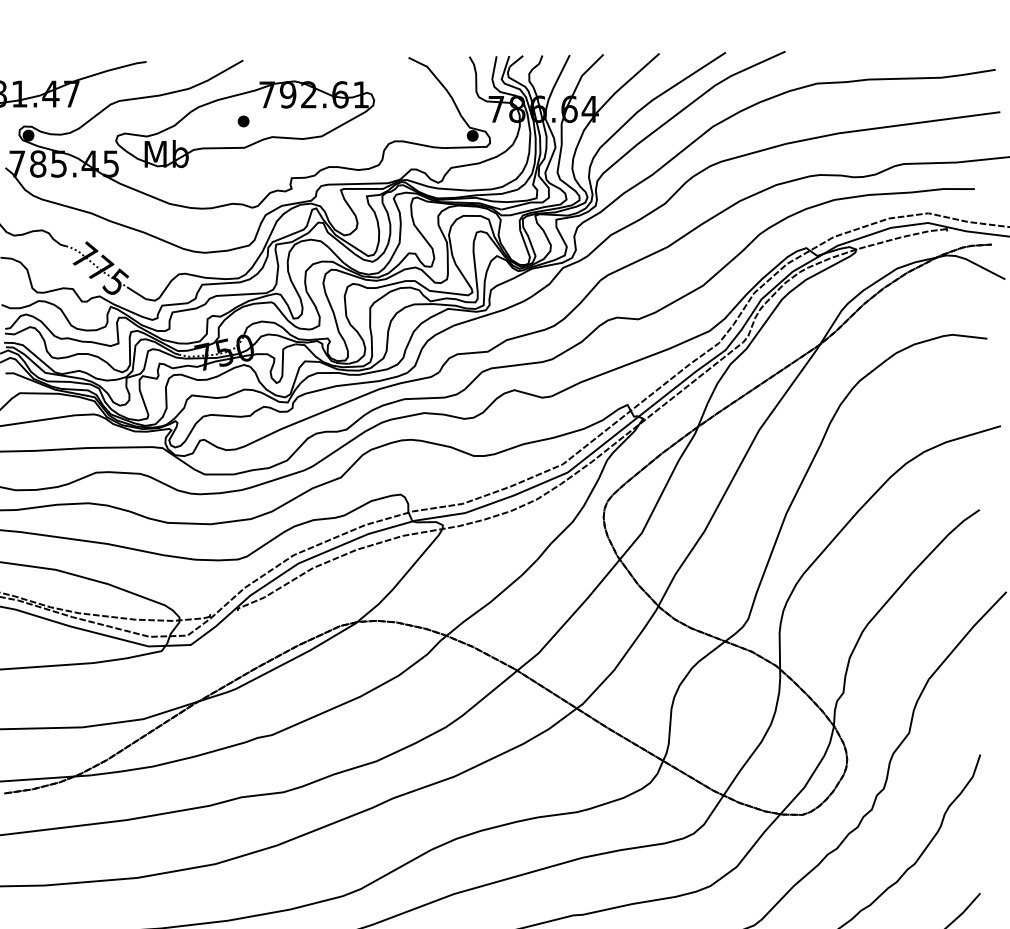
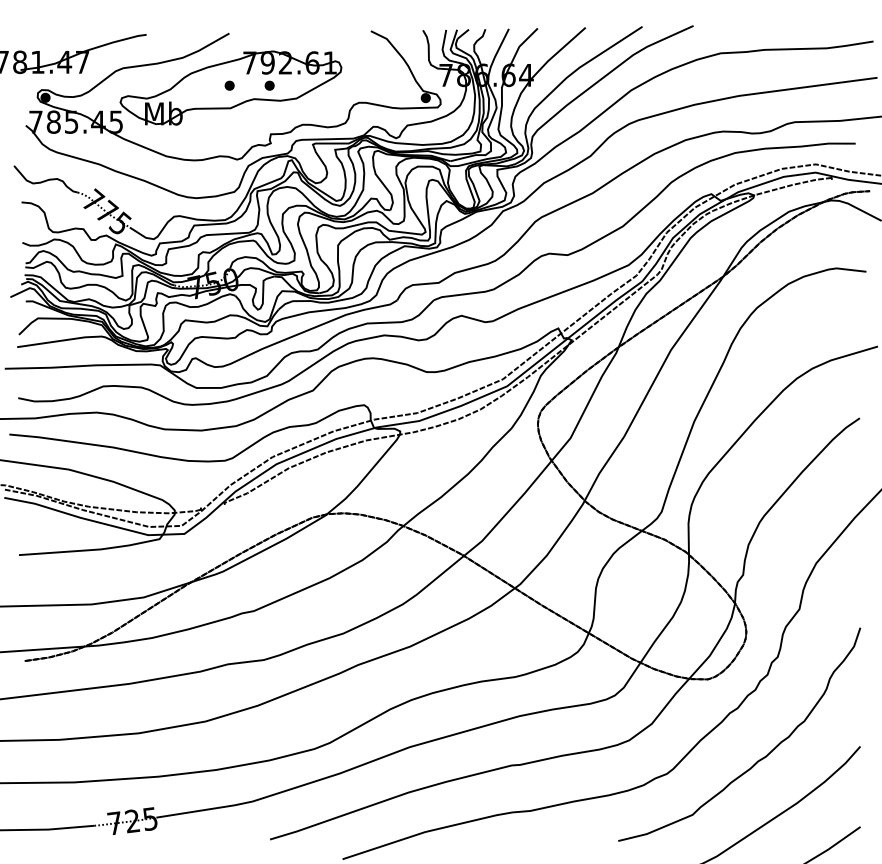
part: (290, 121) -> (269, 85), added

